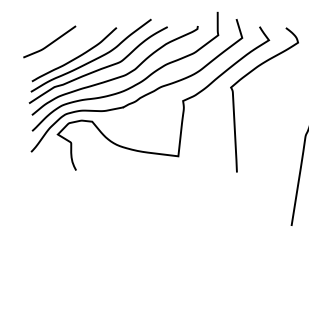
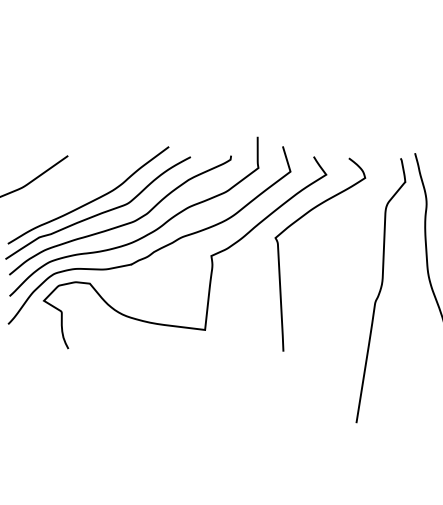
curve: (76, 57) -> (68, 197), removed

